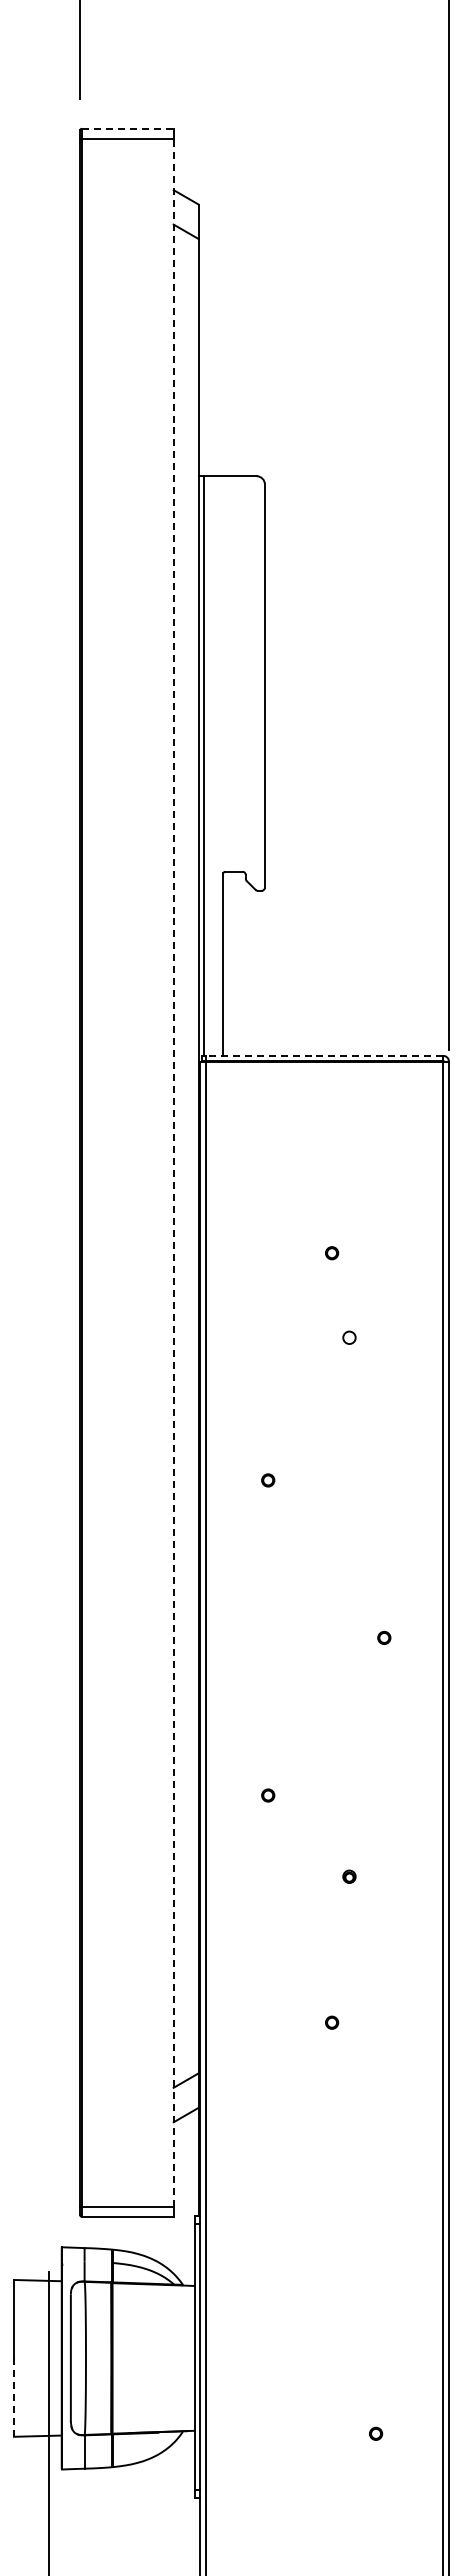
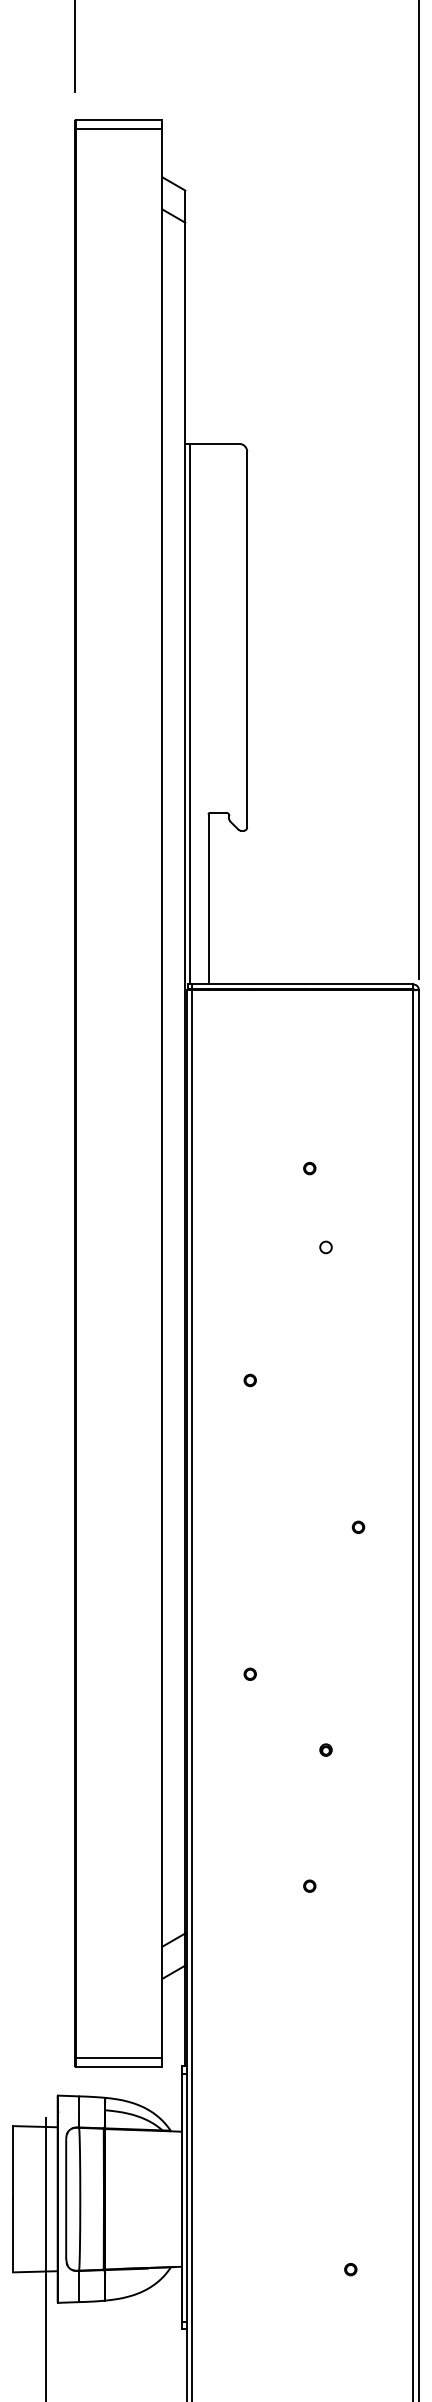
line: (127, 128) -> (119, 119), dashed -> solid
line: (324, 1055) -> (302, 984), dashed -> solid
line: (173, 1172) -> (161, 1093), dashed -> solid
line: (14, 2398) -> (13, 2236), dashed -> solid

